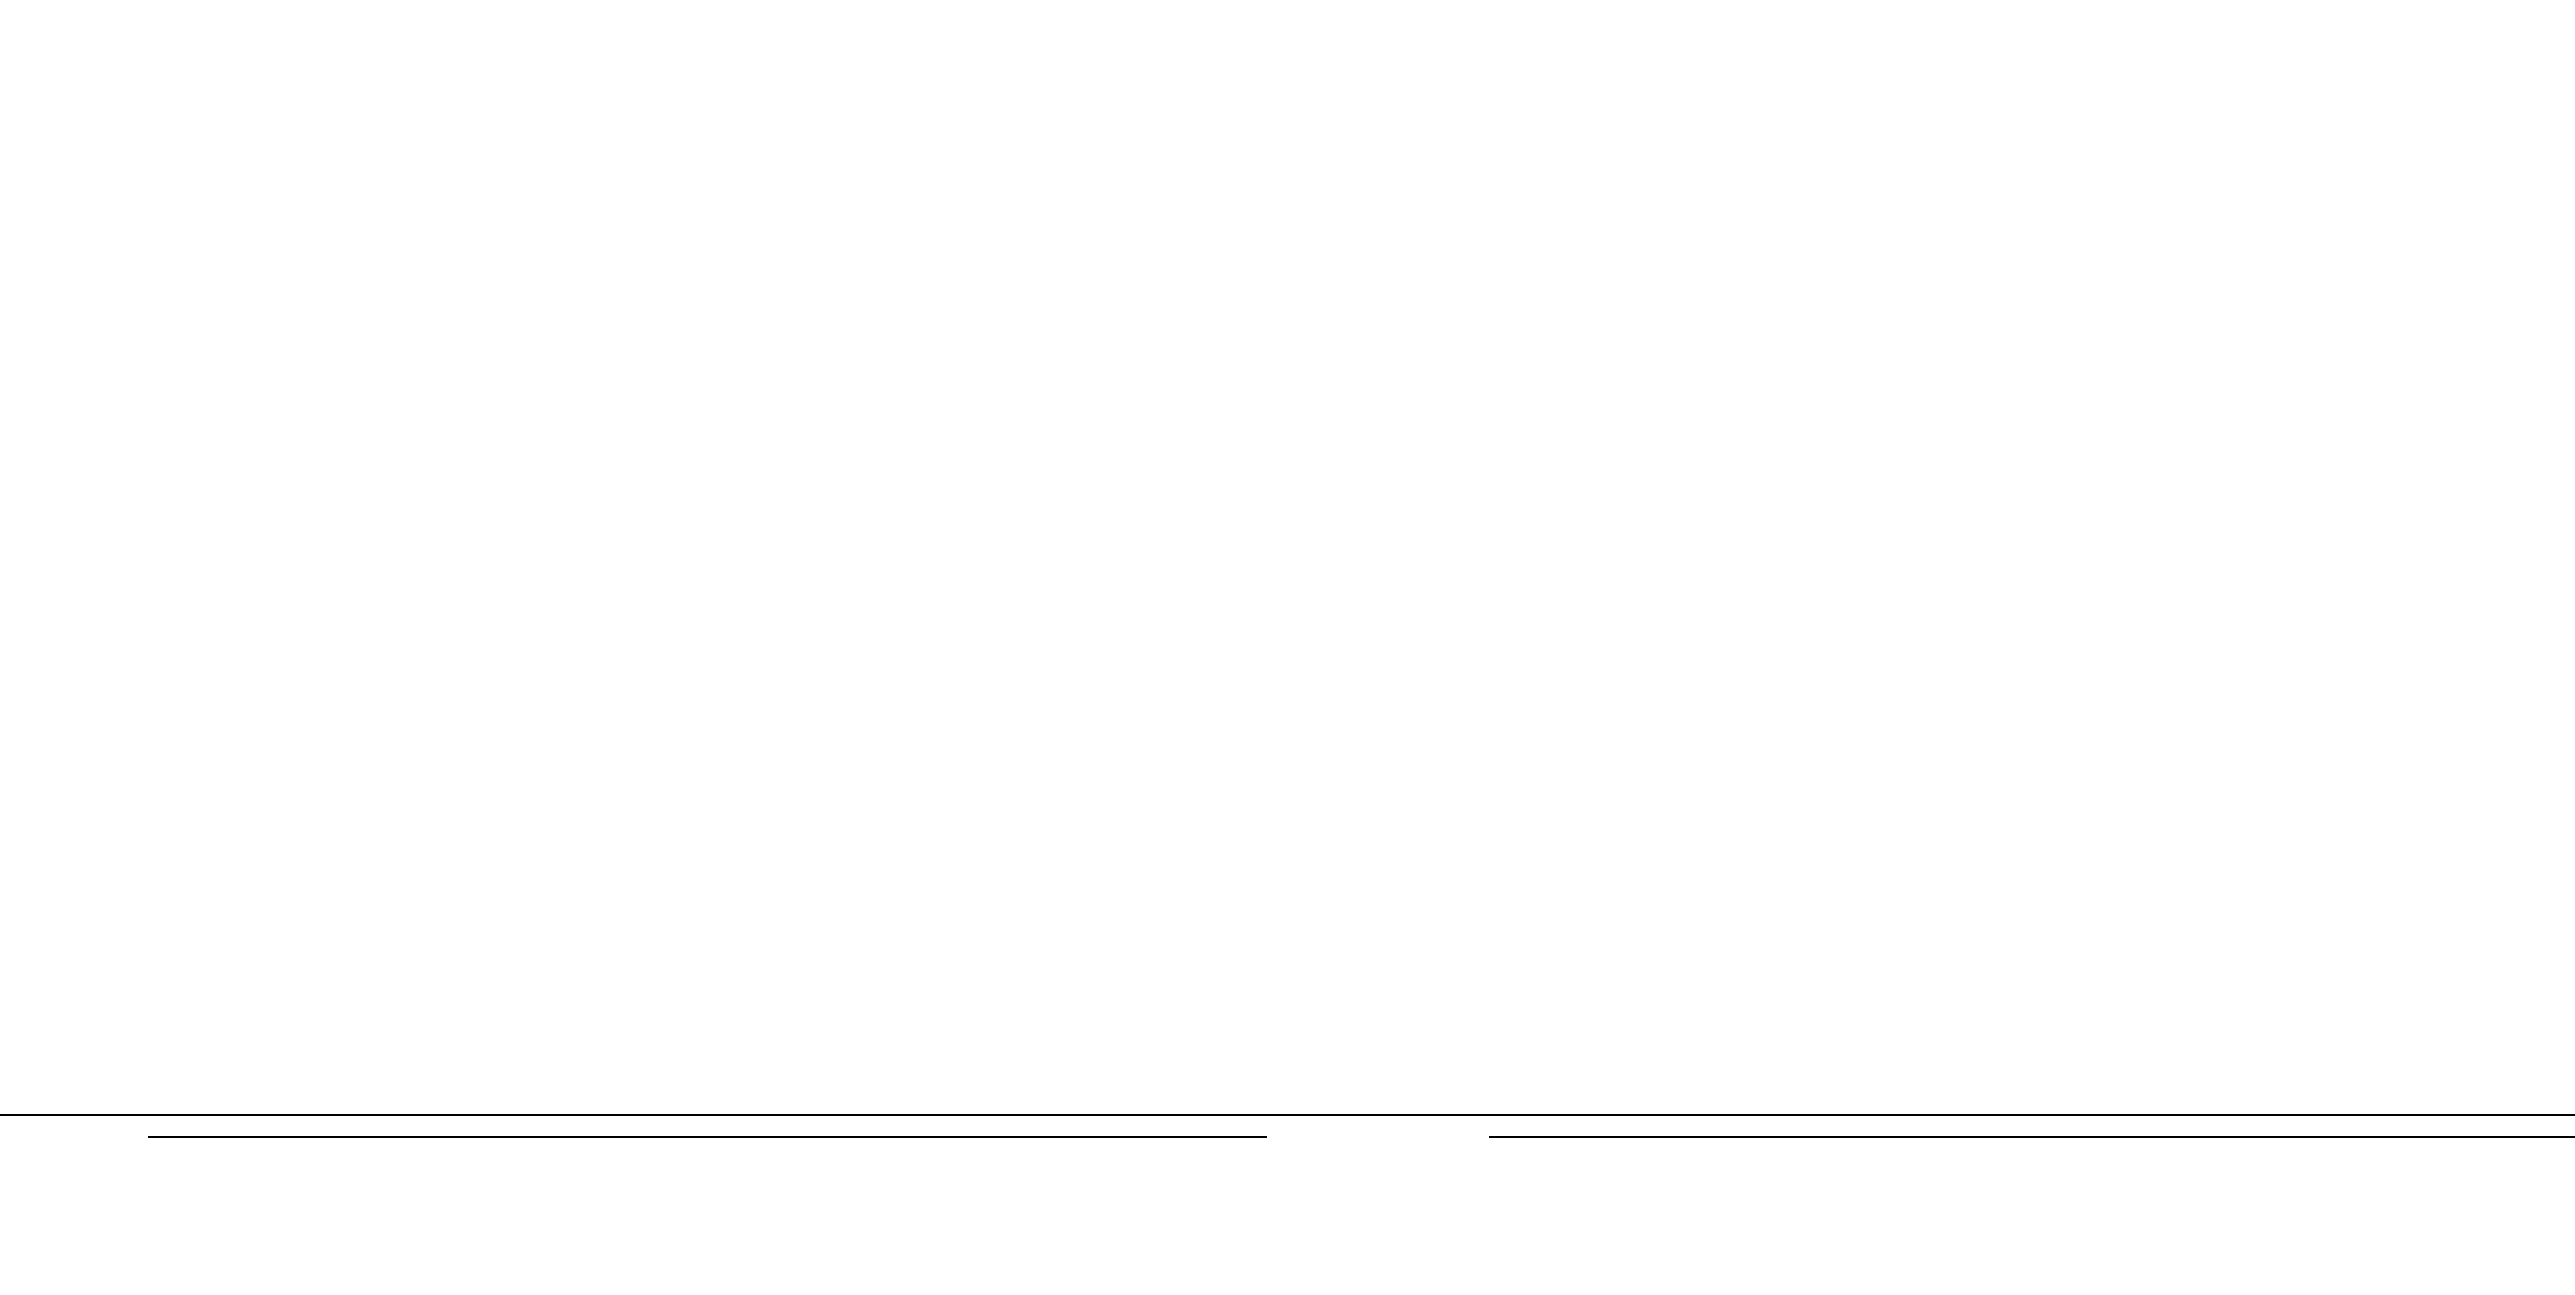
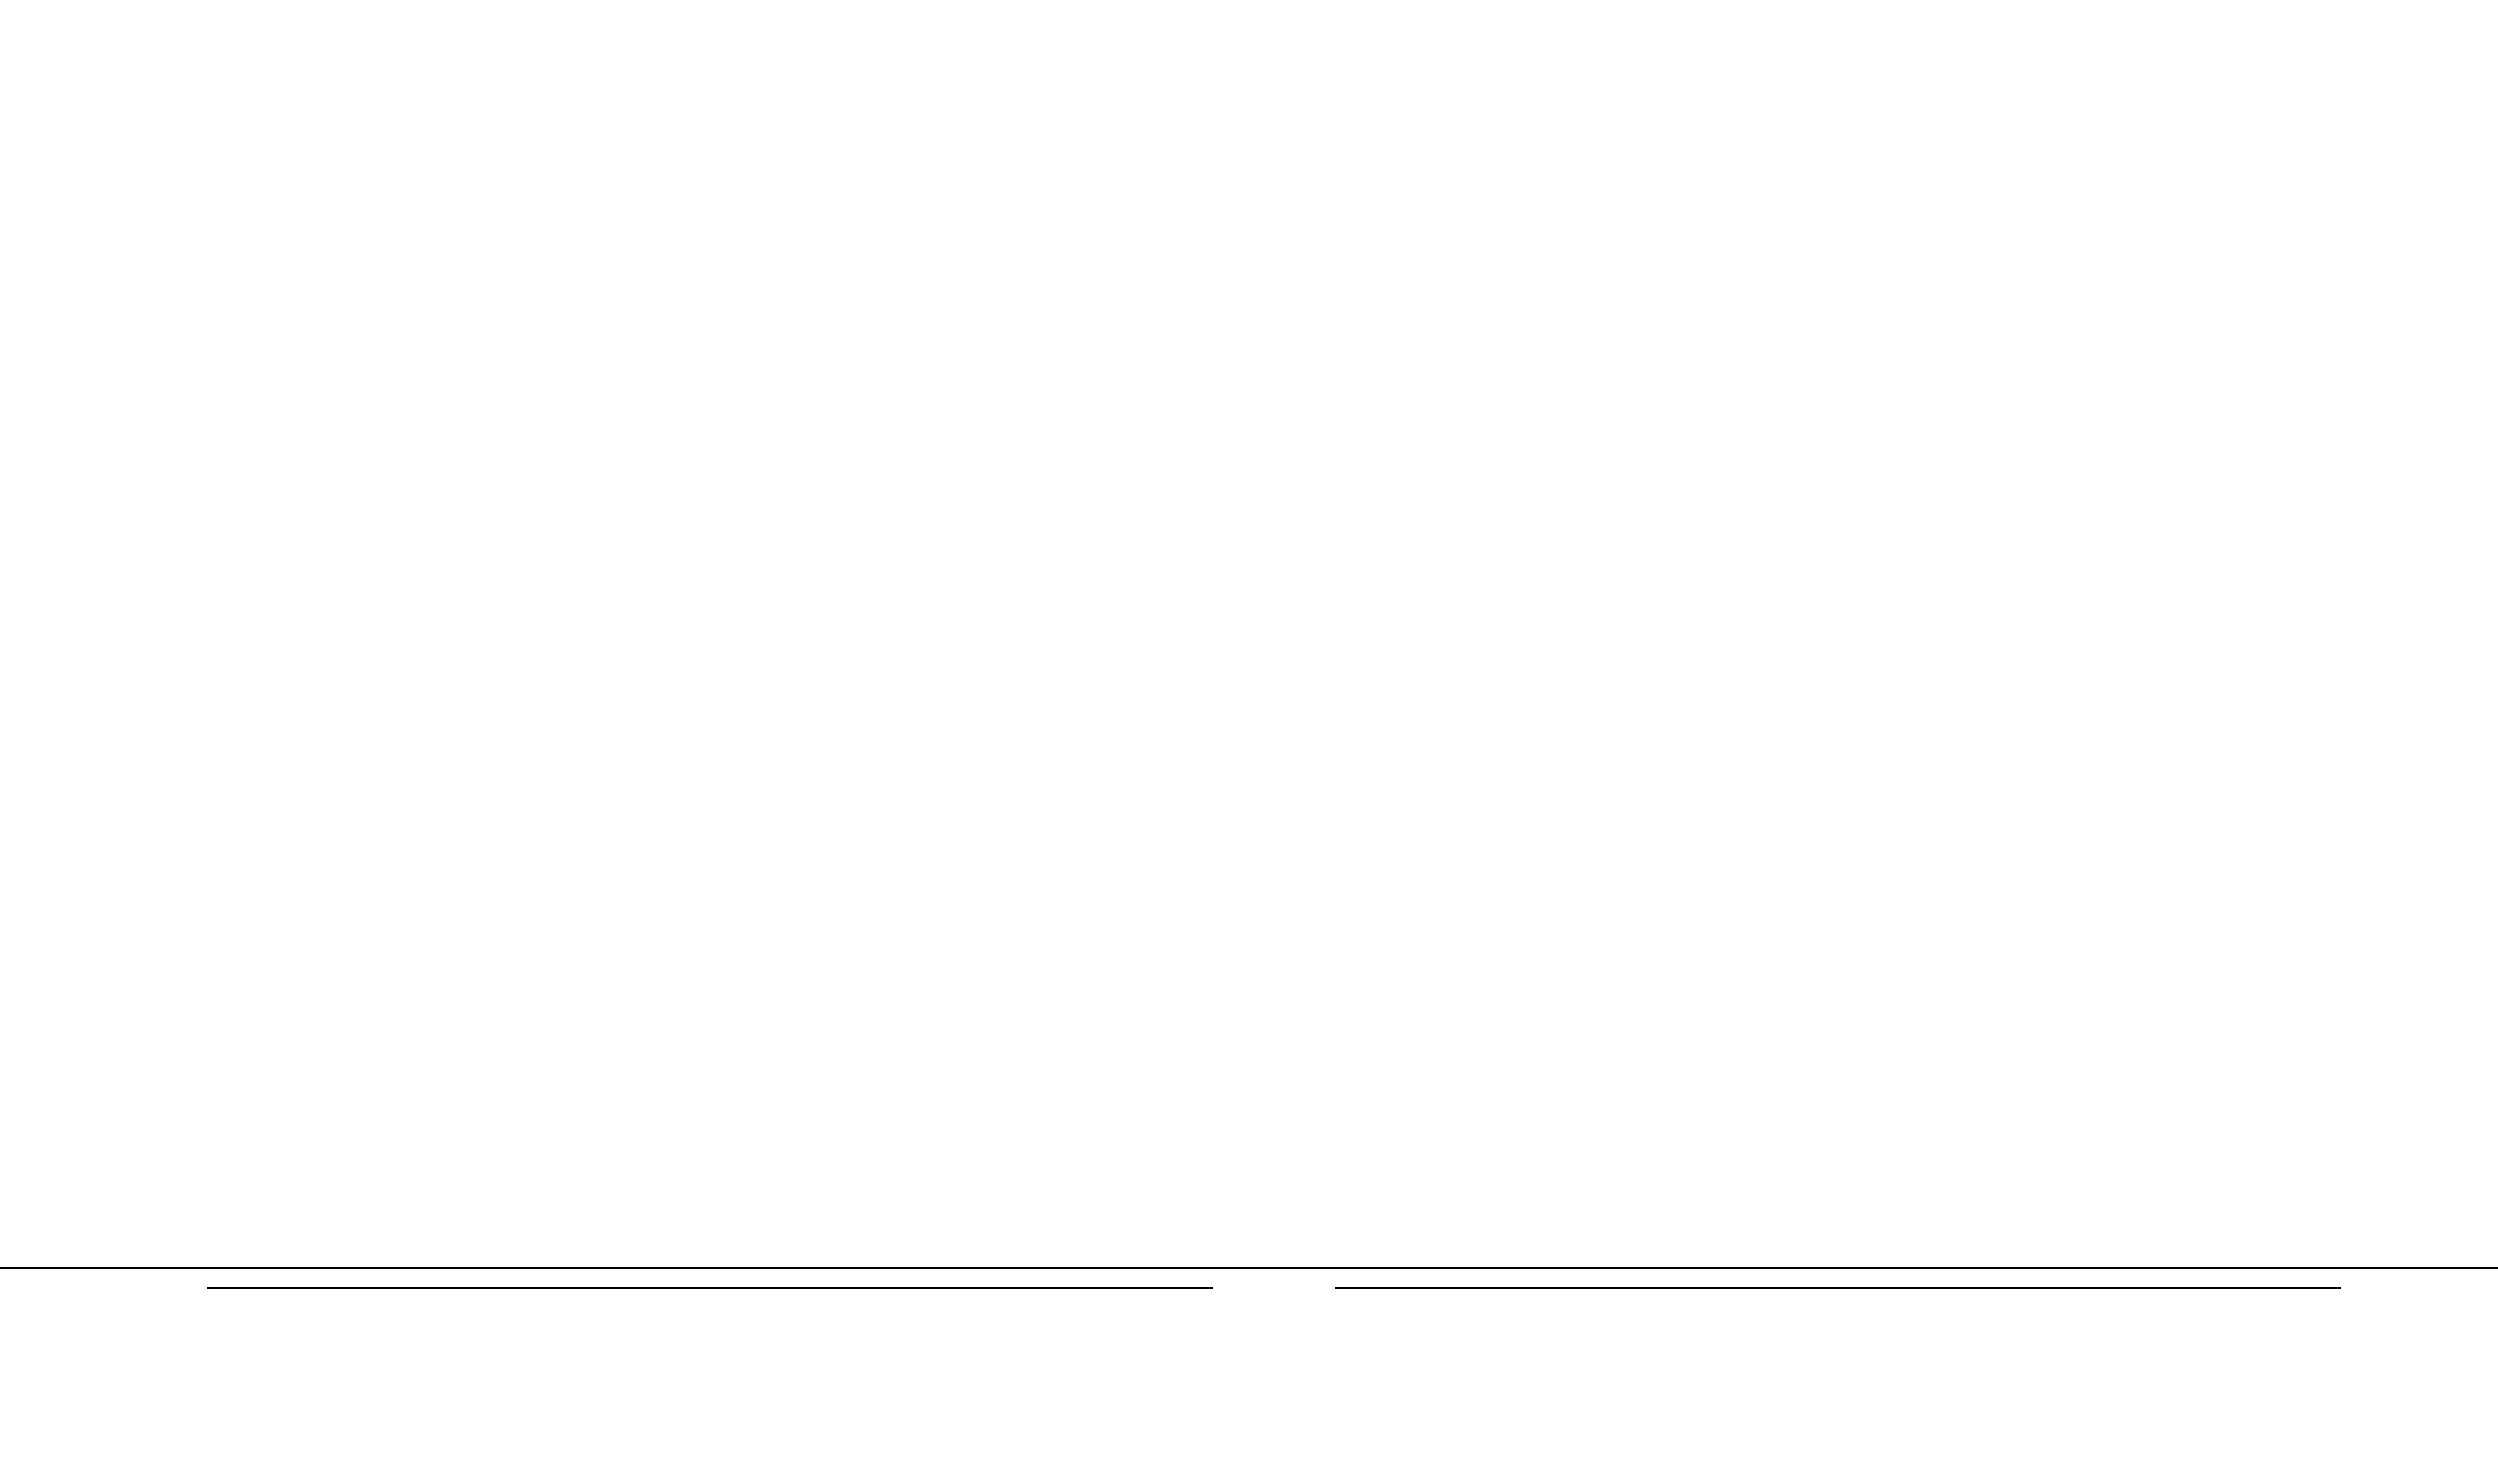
line: (707, 1136) -> (709, 1287), moved

